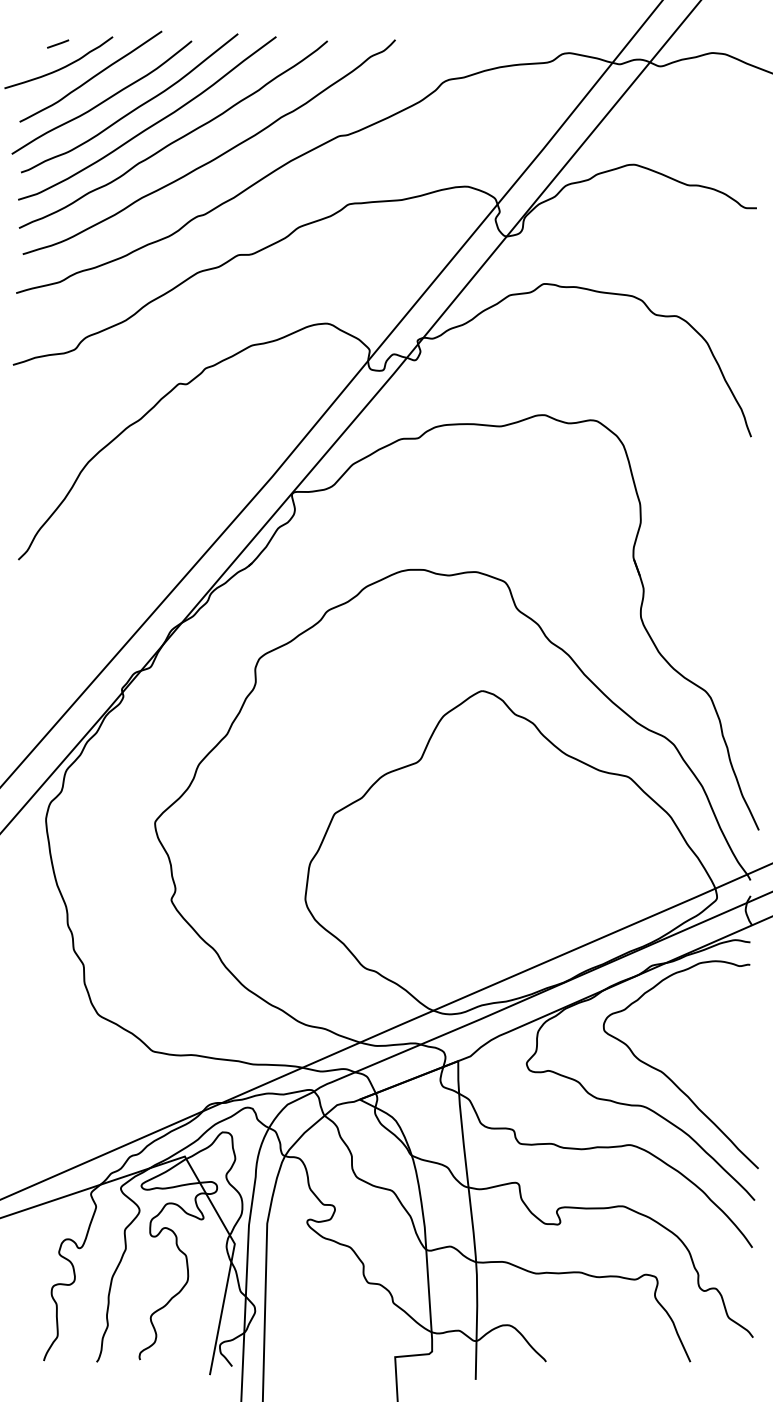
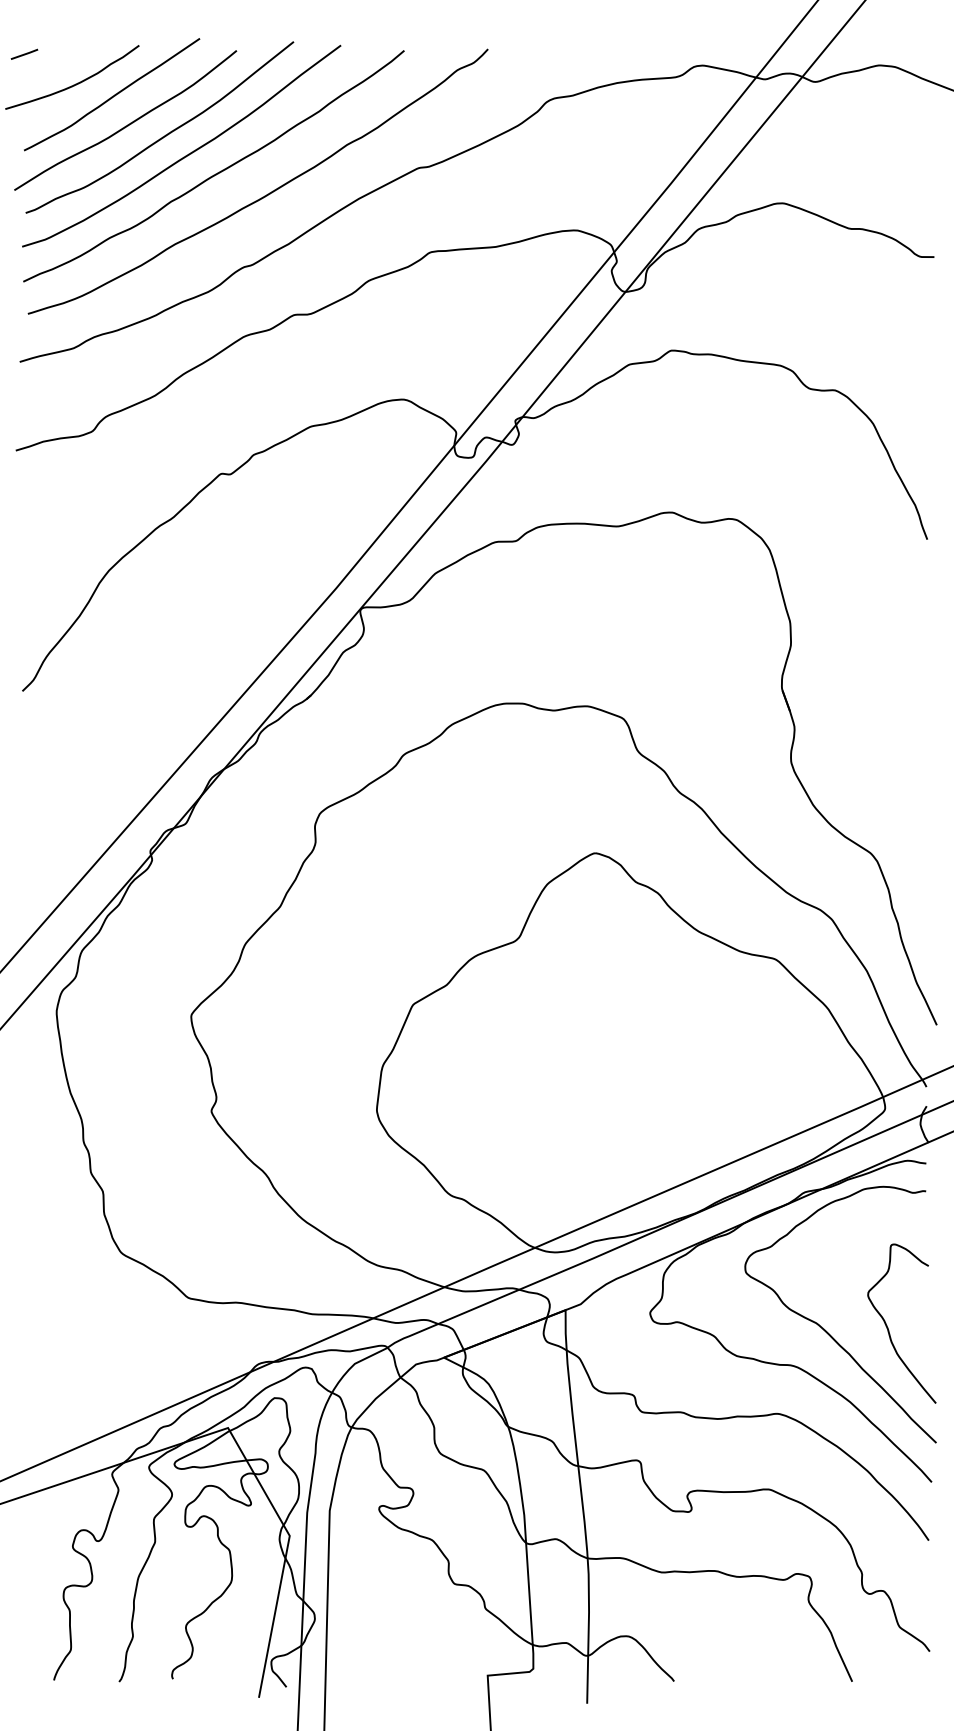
line: (58, 43) -> (24, 53), moved
curve: (719, 1075) -> (888, 1327), added

